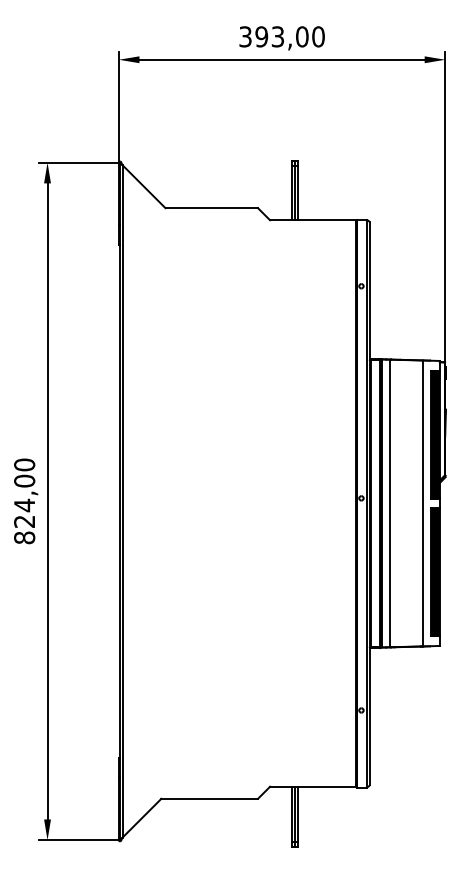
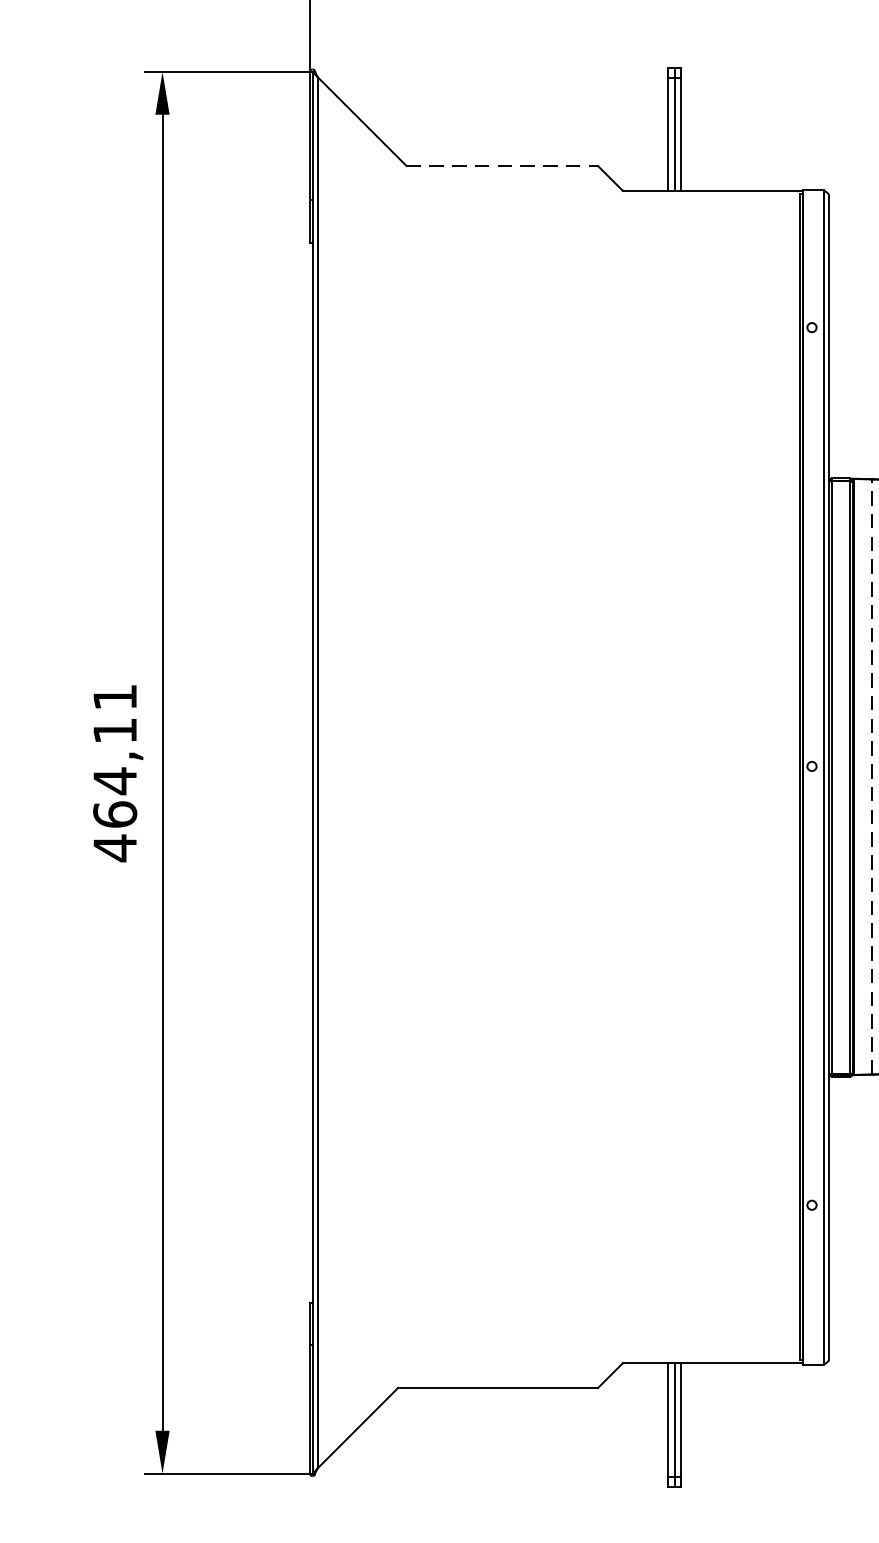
line: (212, 208) -> (503, 166), solid -> dashed
text: (24, 501) -> (114, 772), 824,00 -> 464,11
line: (390, 503) -> (872, 777), solid -> dashed

